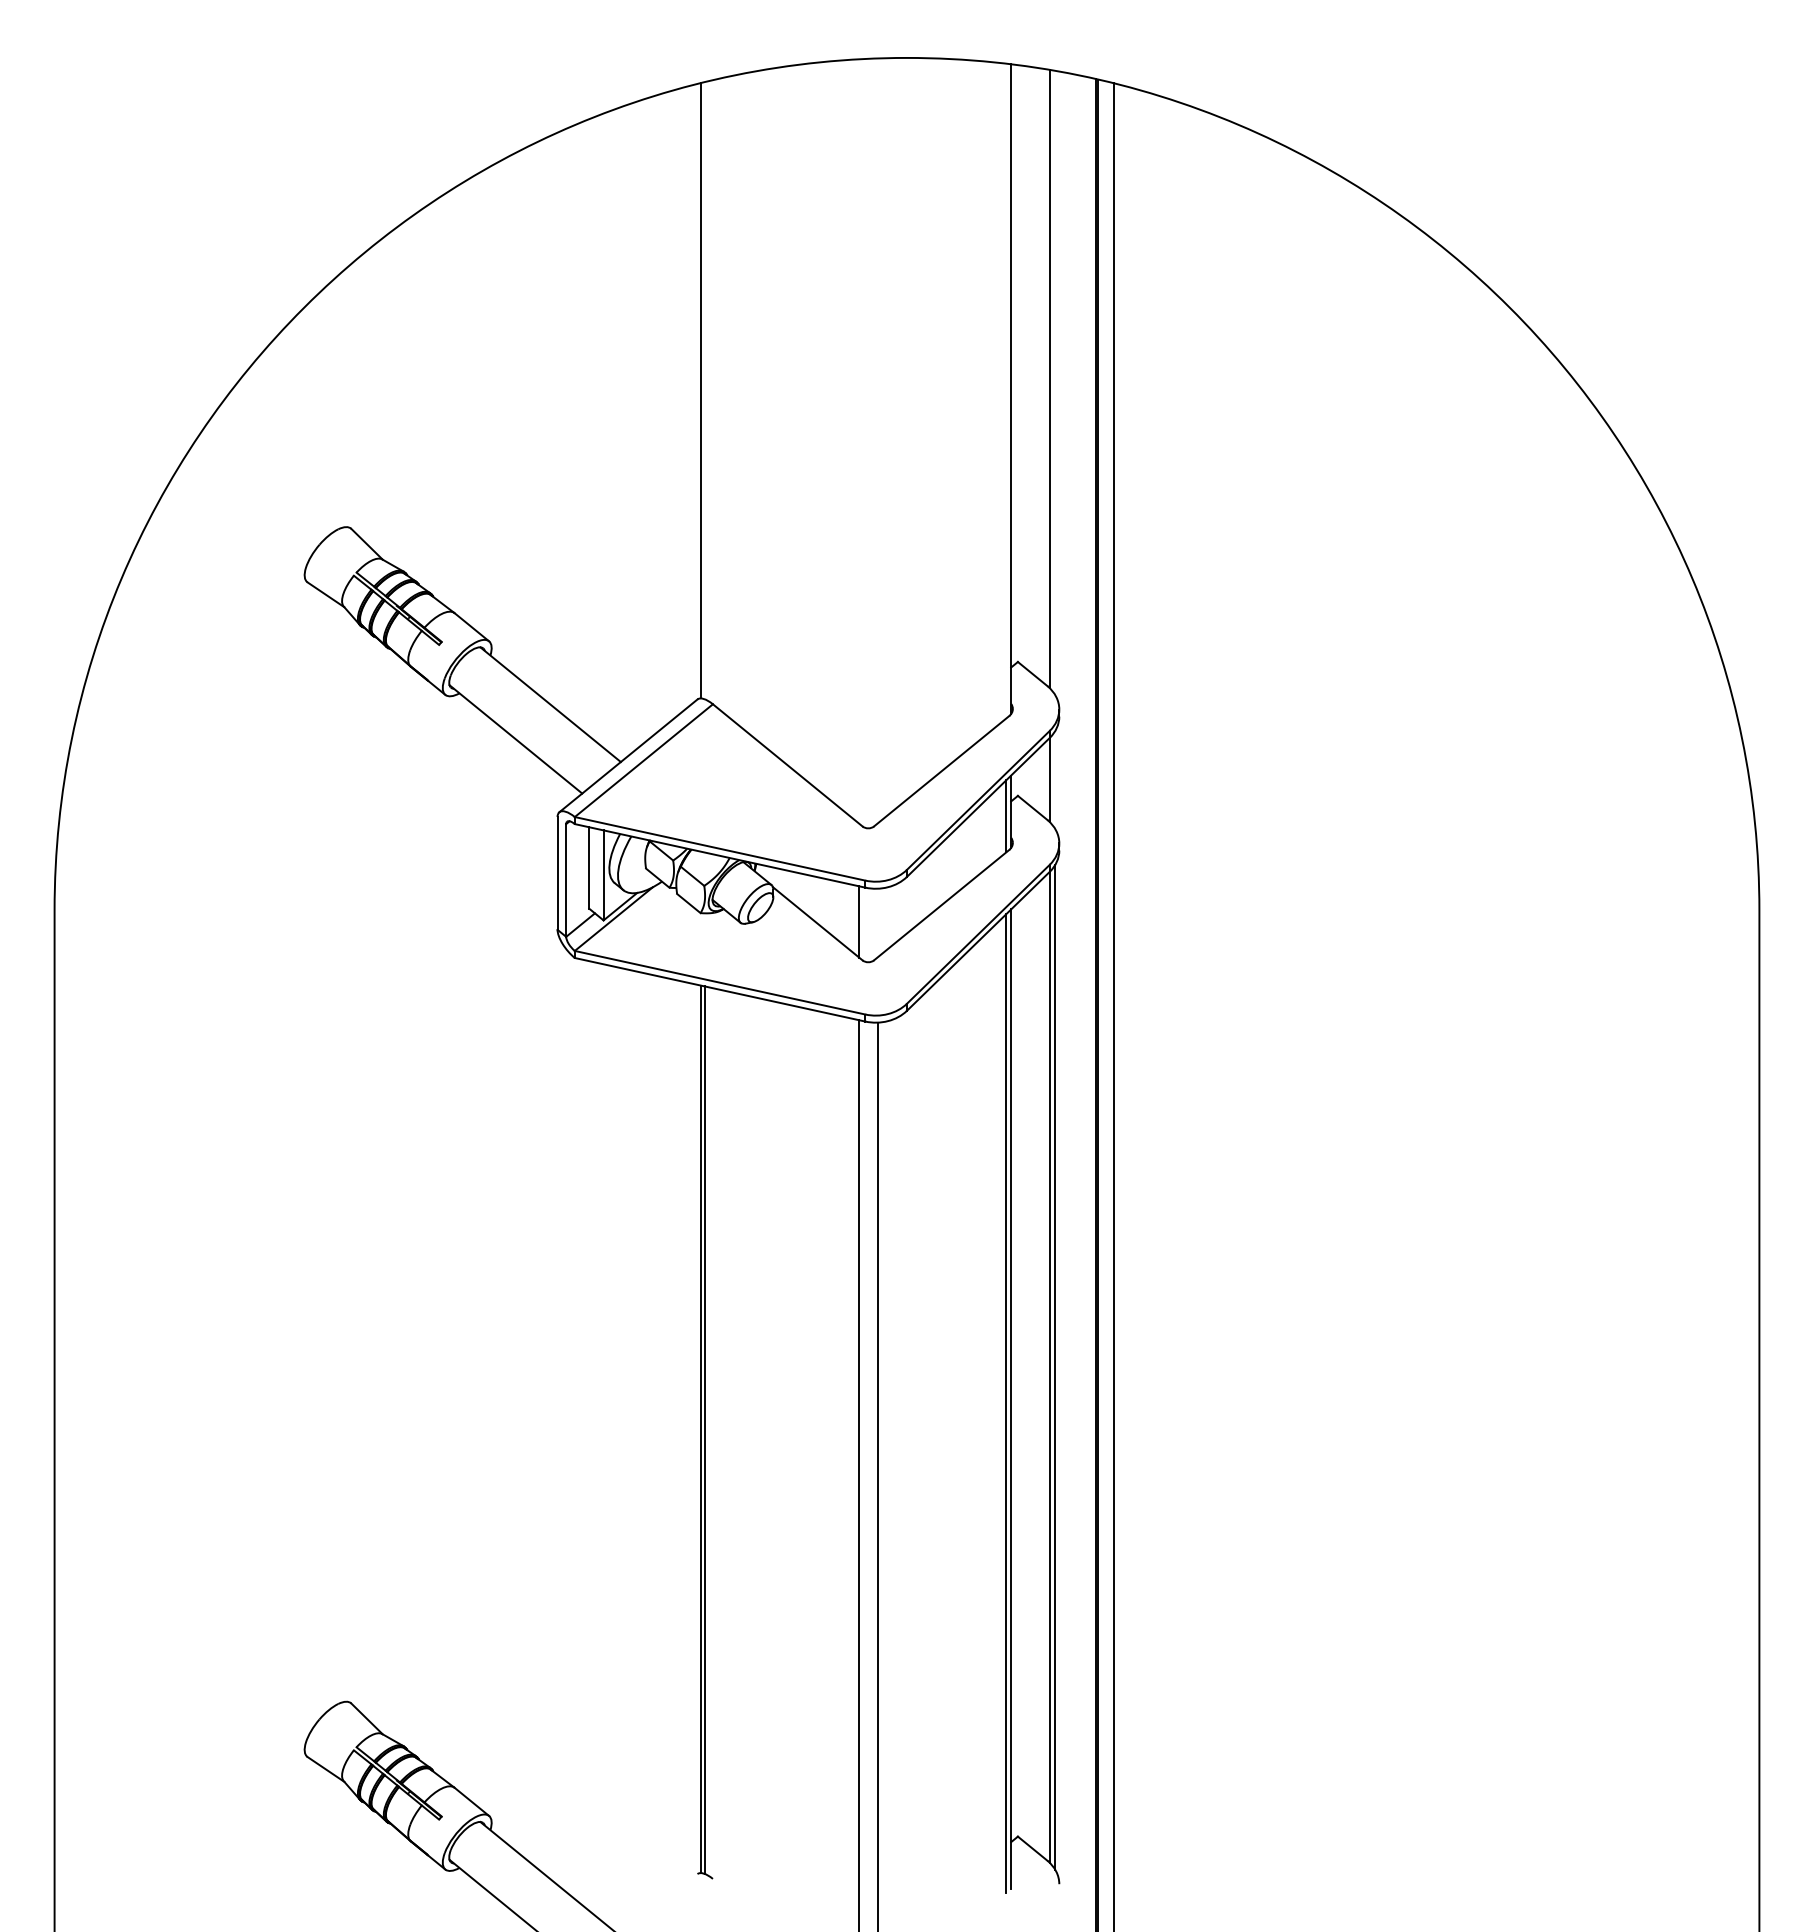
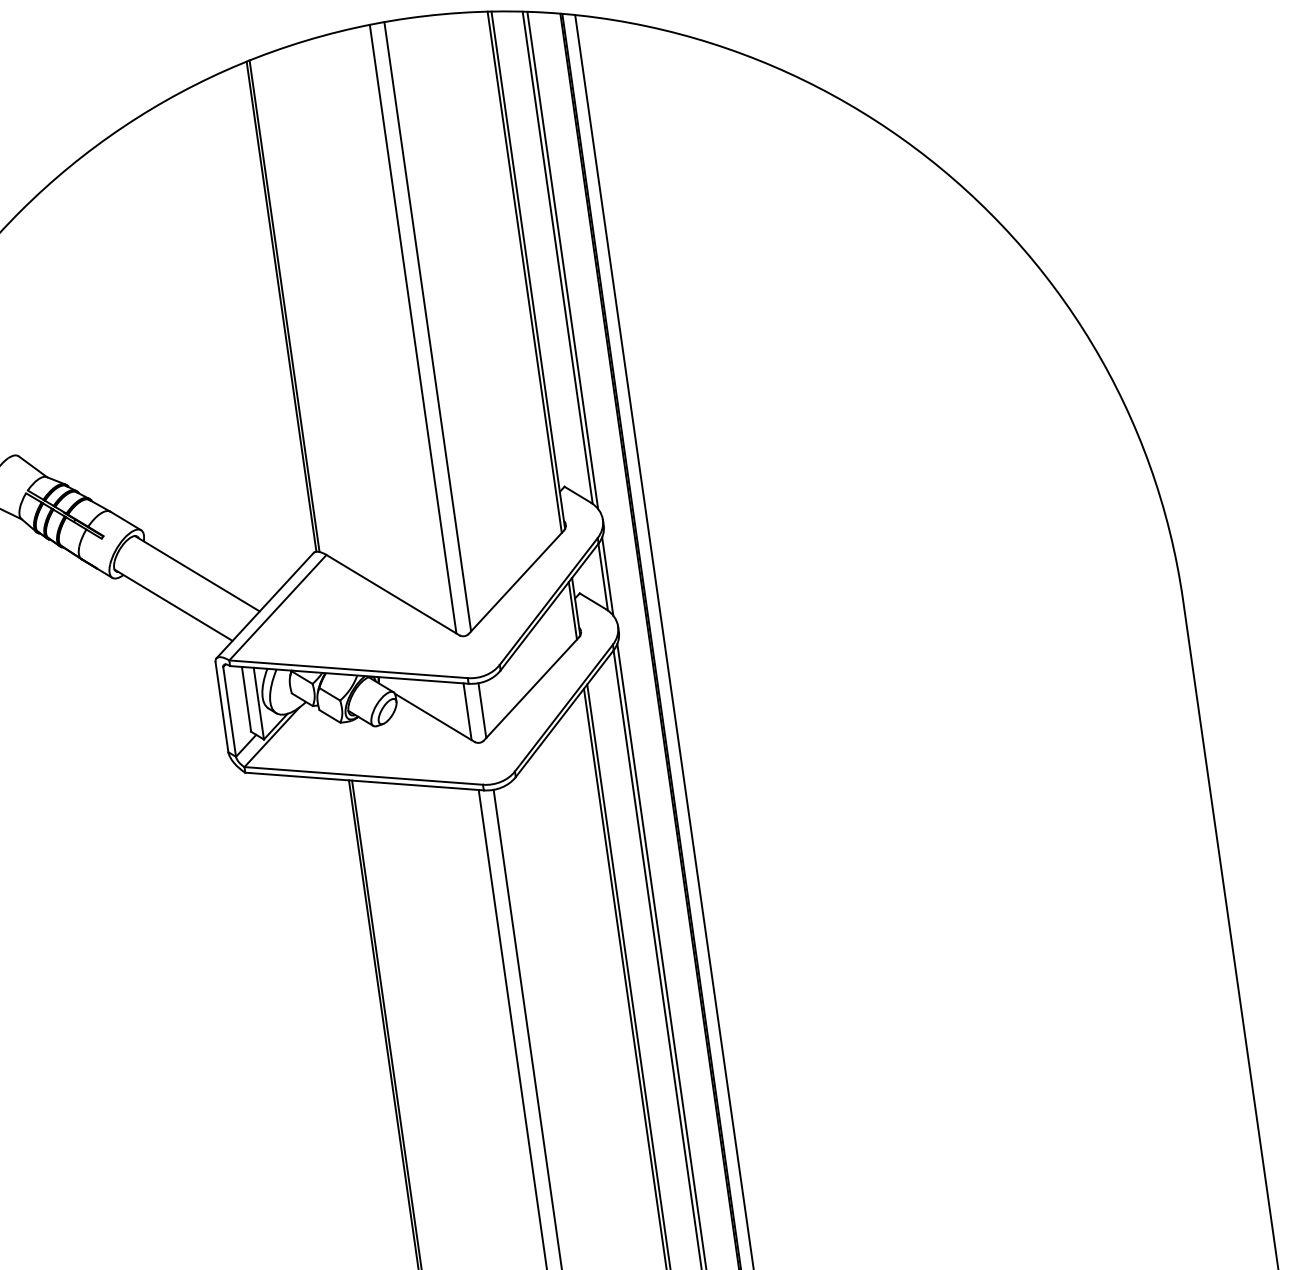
line: (1055, 382) -> (562, 259), added
line: (704, 390) -> (284, 306), added
line: (1006, 390) -> (524, 271), added
line: (877, 440) -> (427, 326), added
line: (859, 441) -> (413, 329), added
line: (1055, 779) -> (607, 576), added
line: (877, 922) -> (482, 710), added

